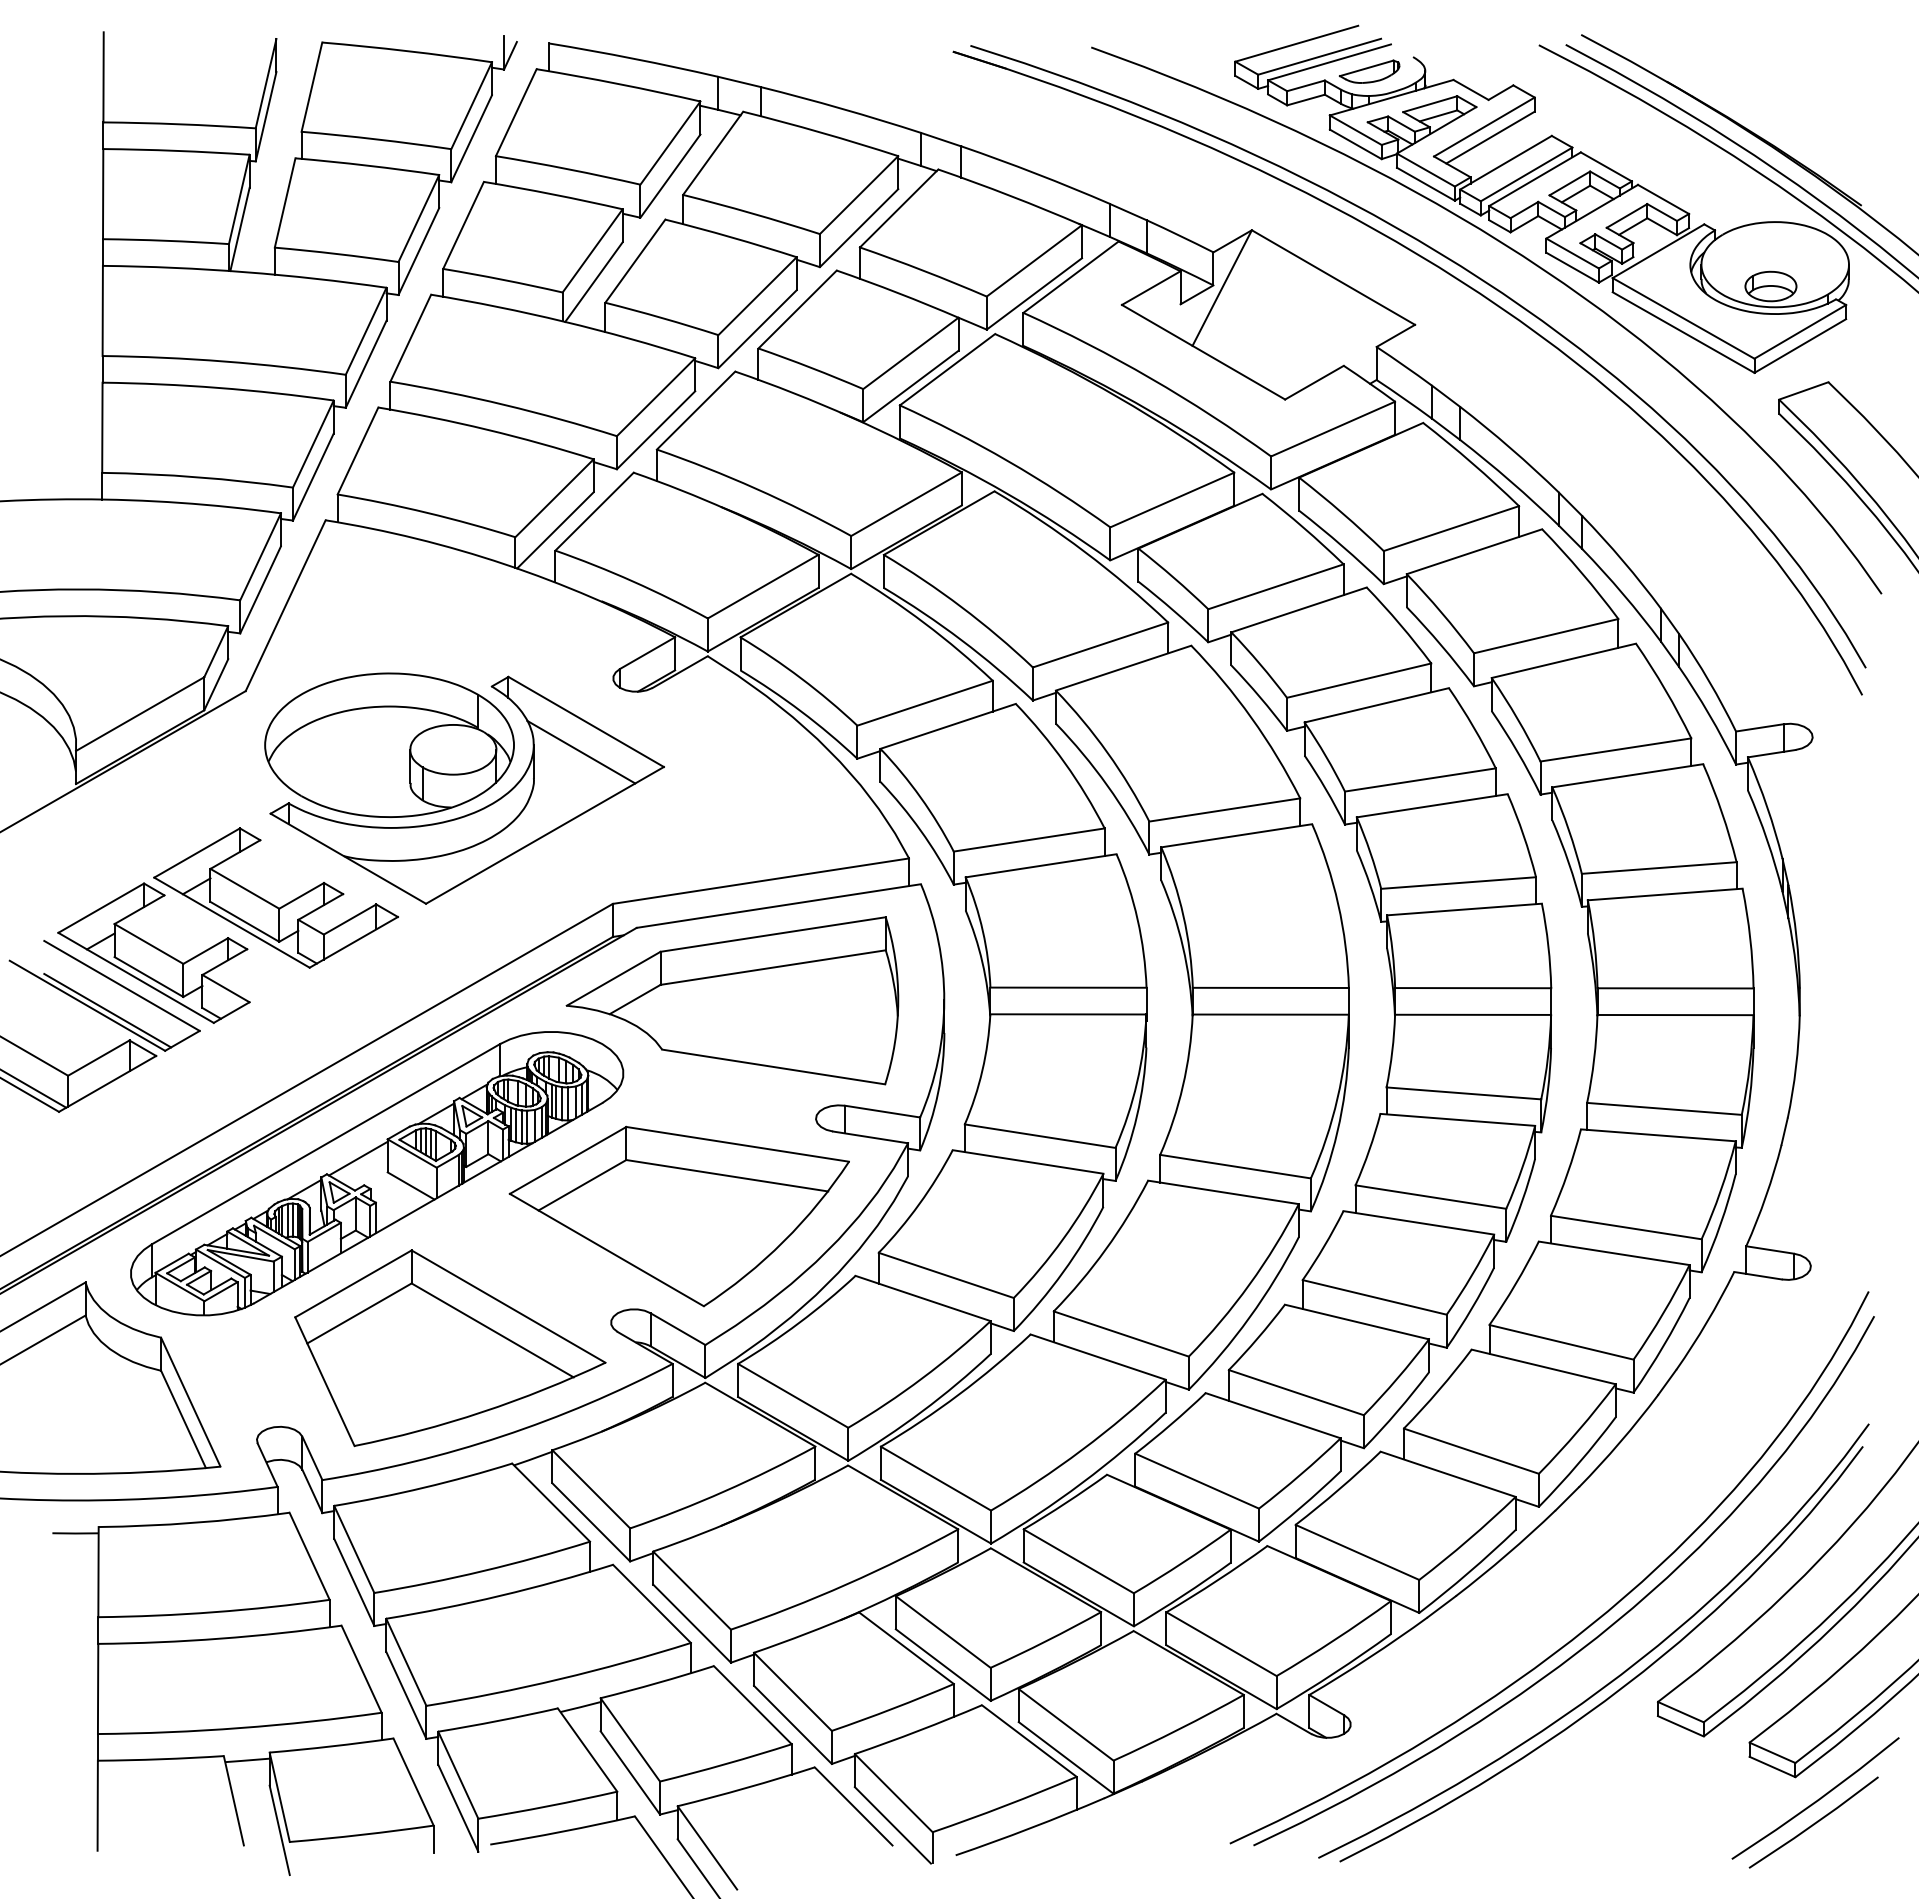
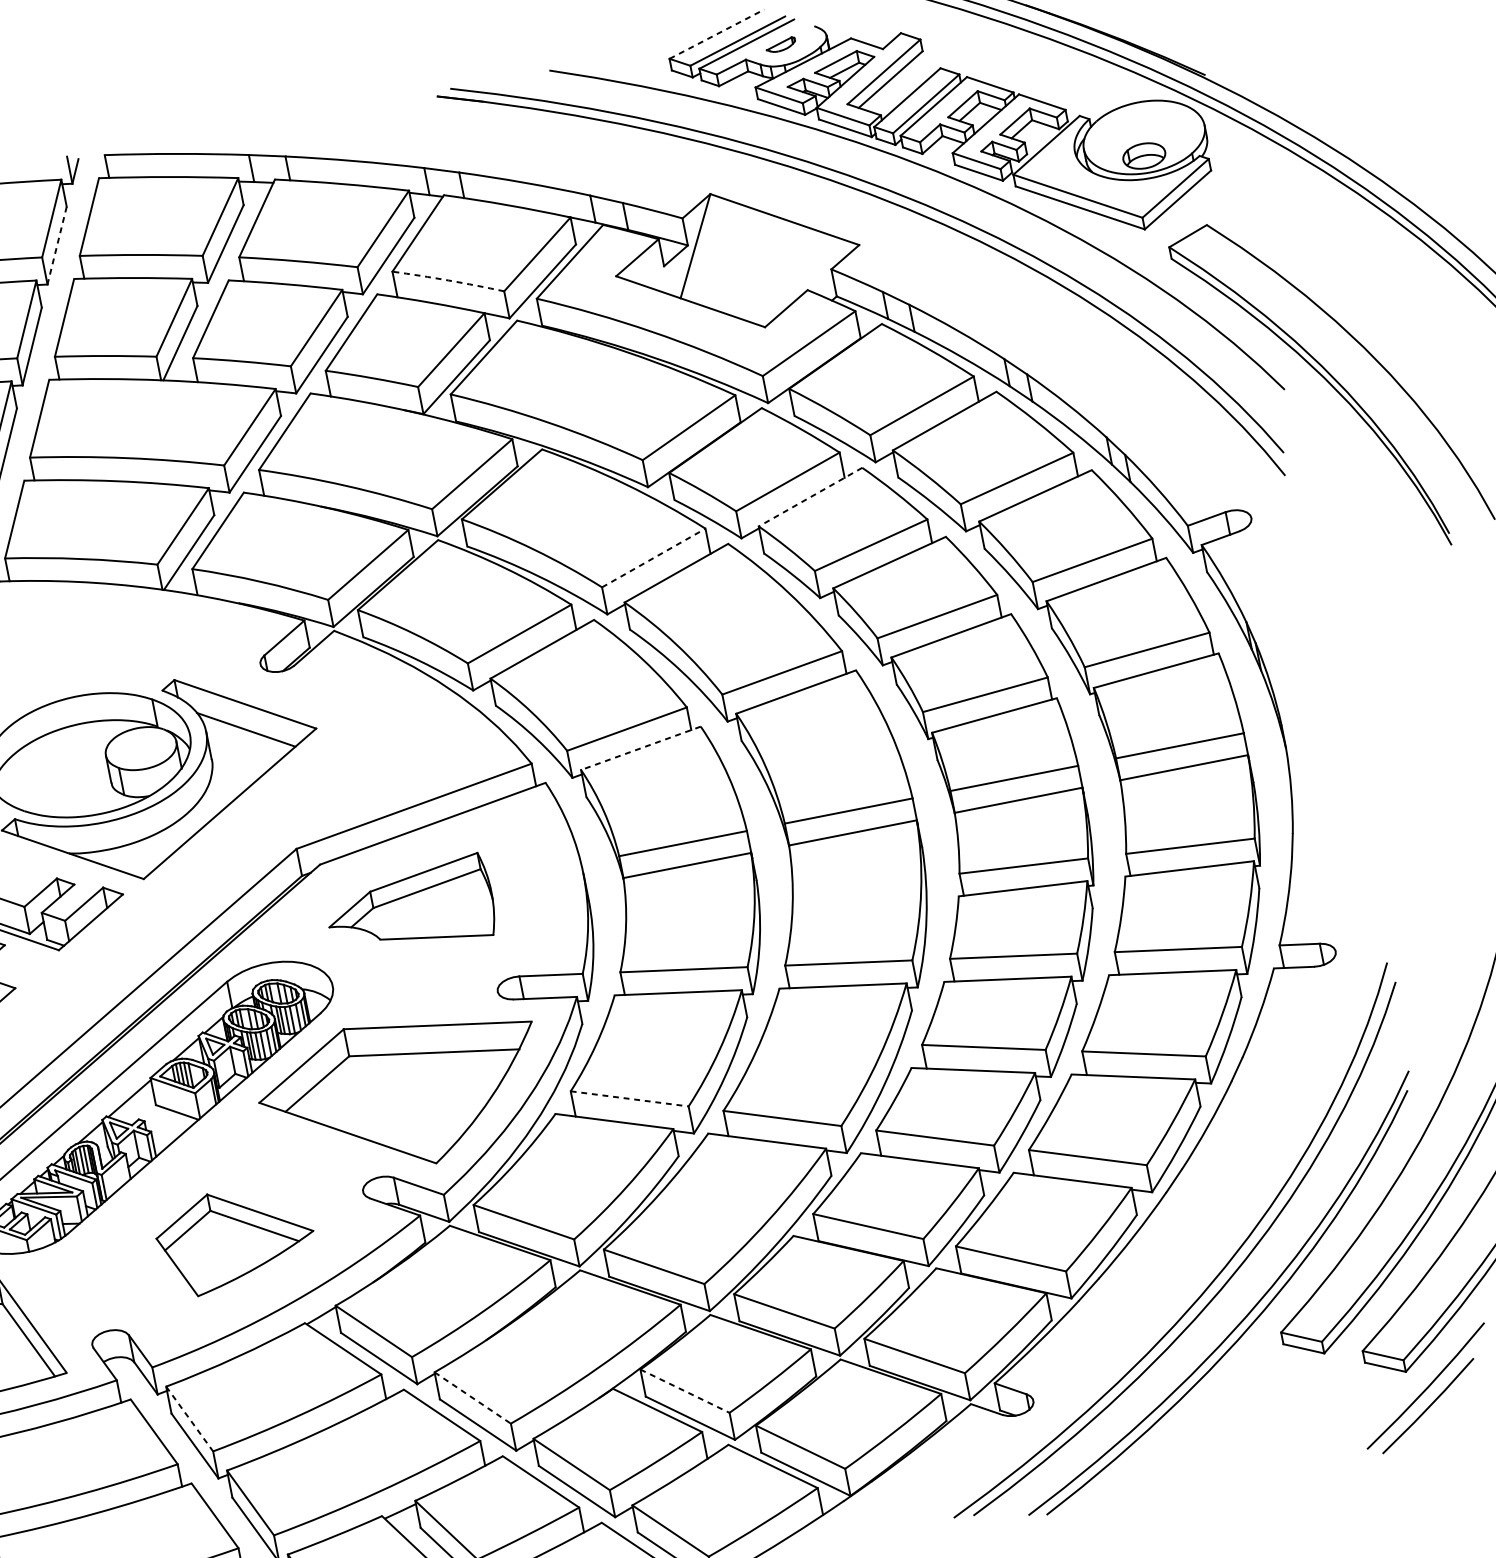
line: (1297, 43) -> (717, 33), solid -> dashed
part: (1369, 71) -> (780, 45), size x0.6
line: (471, 138) -> (56, 245), solid -> dashed
arc: (923, 270) -> (448, 280), solid -> dashed
line: (1298, 610) -> (810, 497), solid -> dashed
line: (1101, 644) -> (654, 557), solid -> dashed
line: (1040, 865) -> (640, 748), solid -> dashed
part: (732, 1000) -> (410, 908), size x0.6
line: (946, 1275) -> (629, 1098), solid -> dashed
part: (450, 1348) -> (235, 1239), size x0.6
line: (354, 1549) -> (189, 1419), solid -> dashed
line: (692, 1590) -> (473, 1397), solid -> dashed
line: (943, 1632) -> (685, 1391), solid -> dashed

